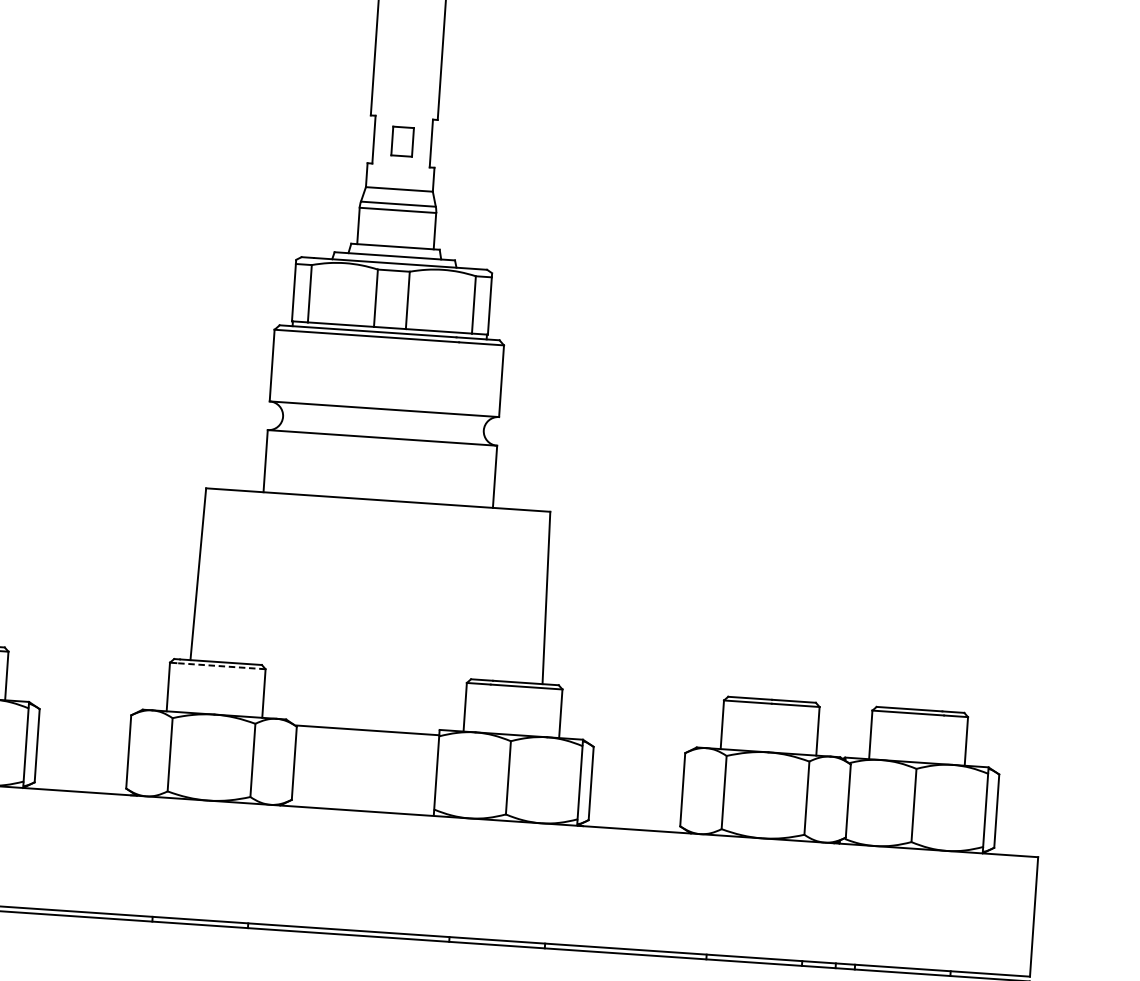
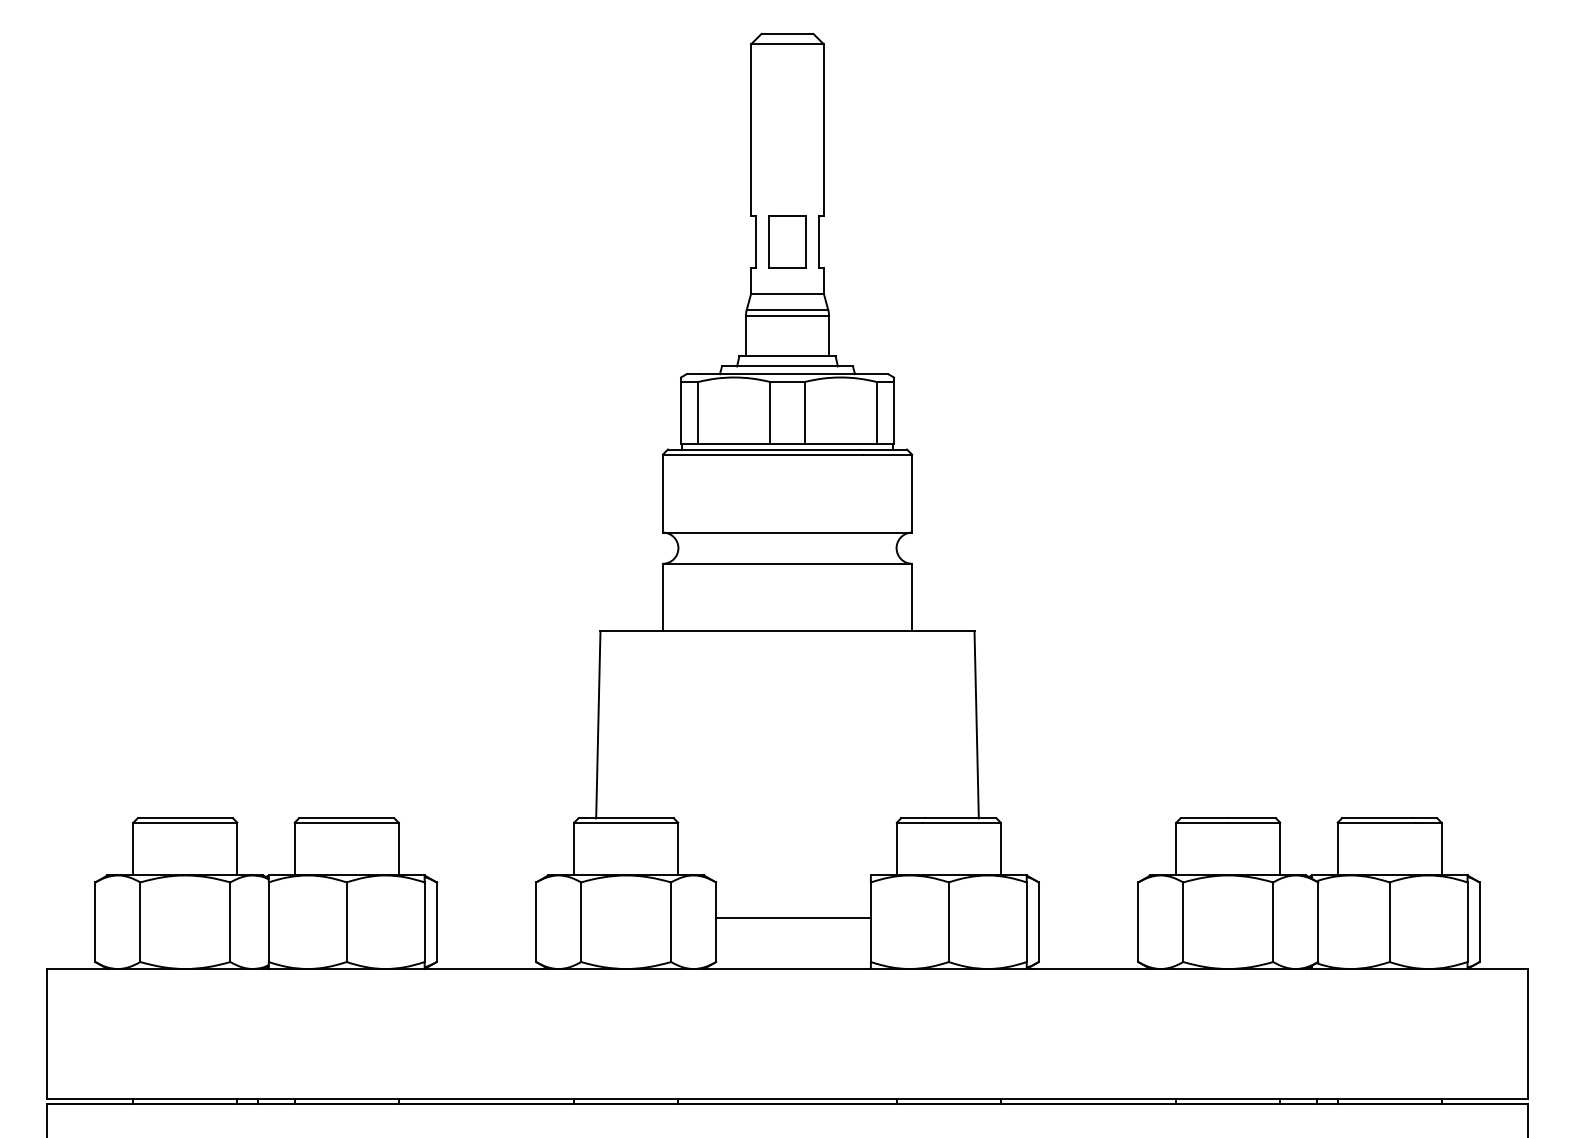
part: (402, 141) -> (787, 241), size x1.67
line: (220, 666) -> (629, 822), dashed -> solid
line: (368, 730) -> (793, 918), moved

